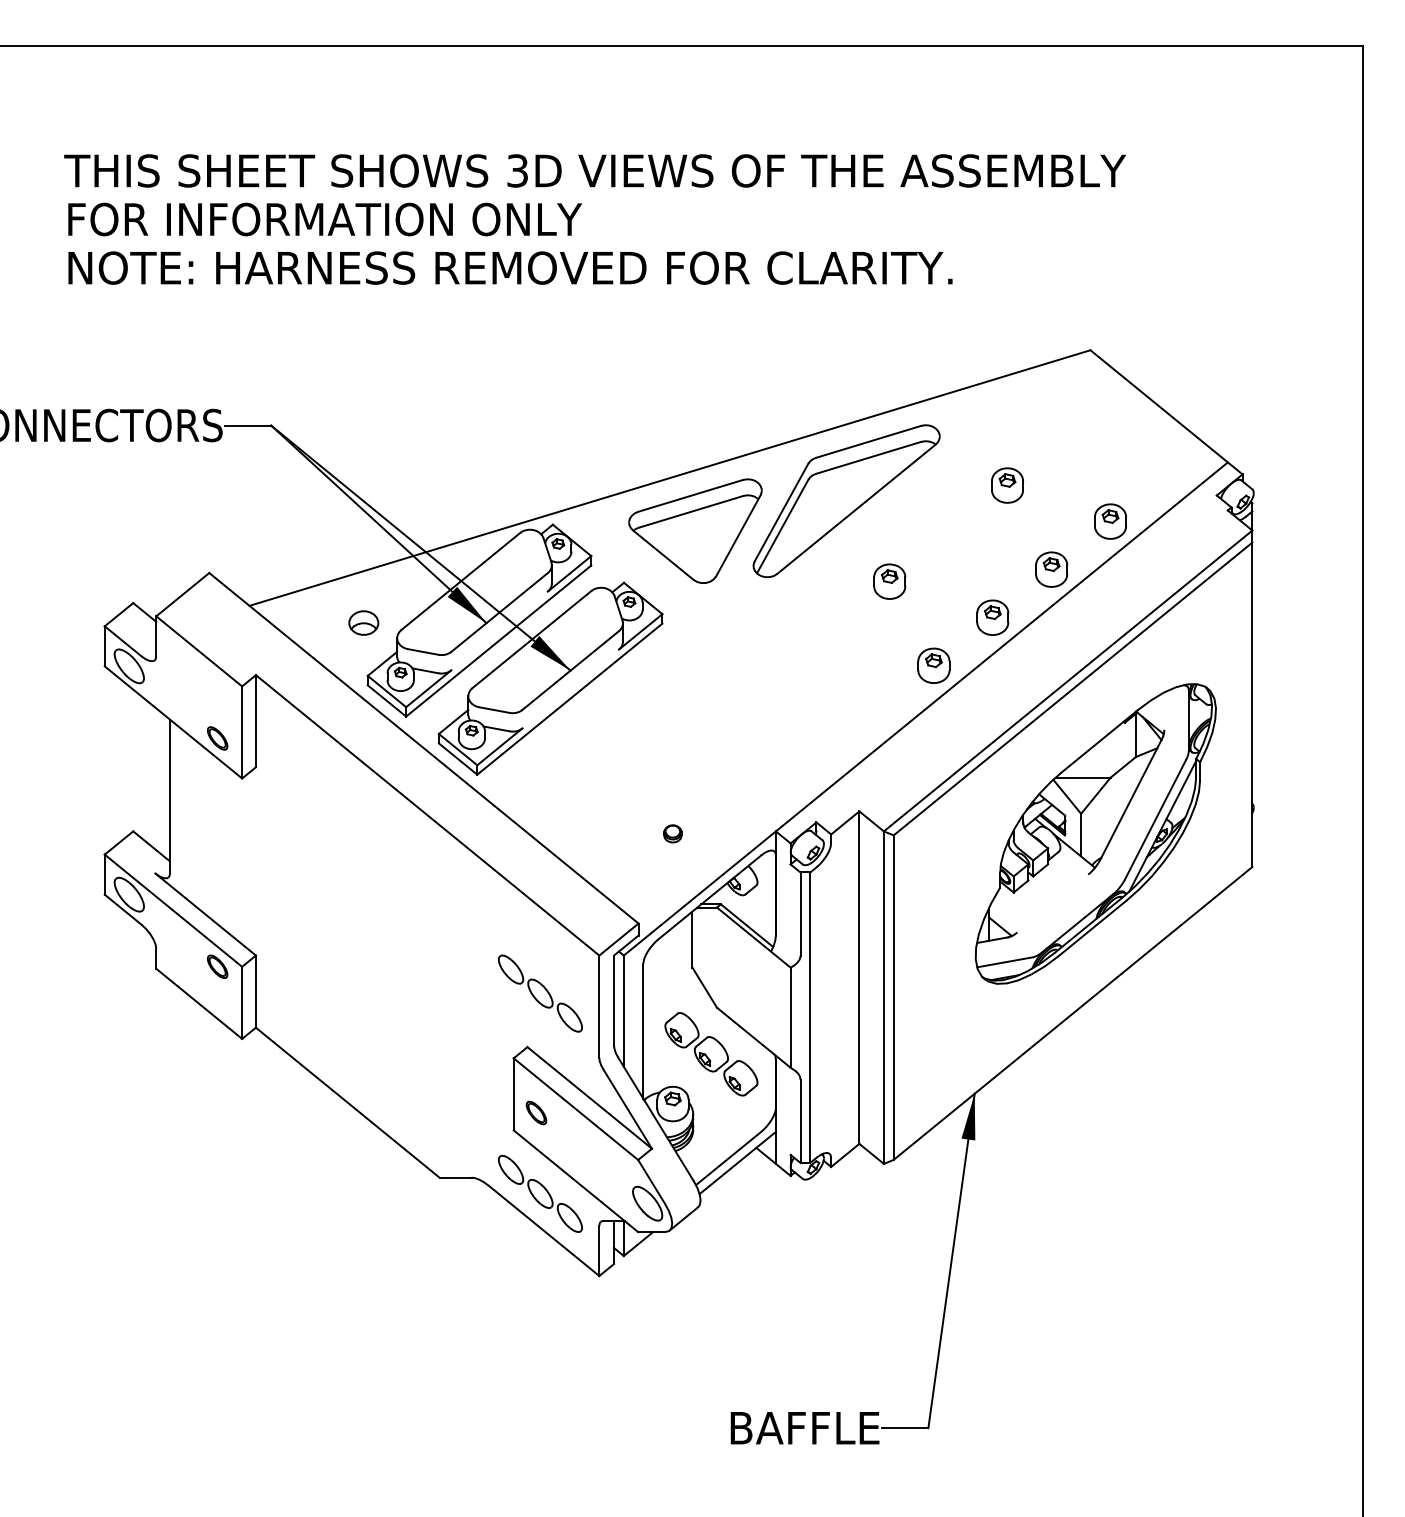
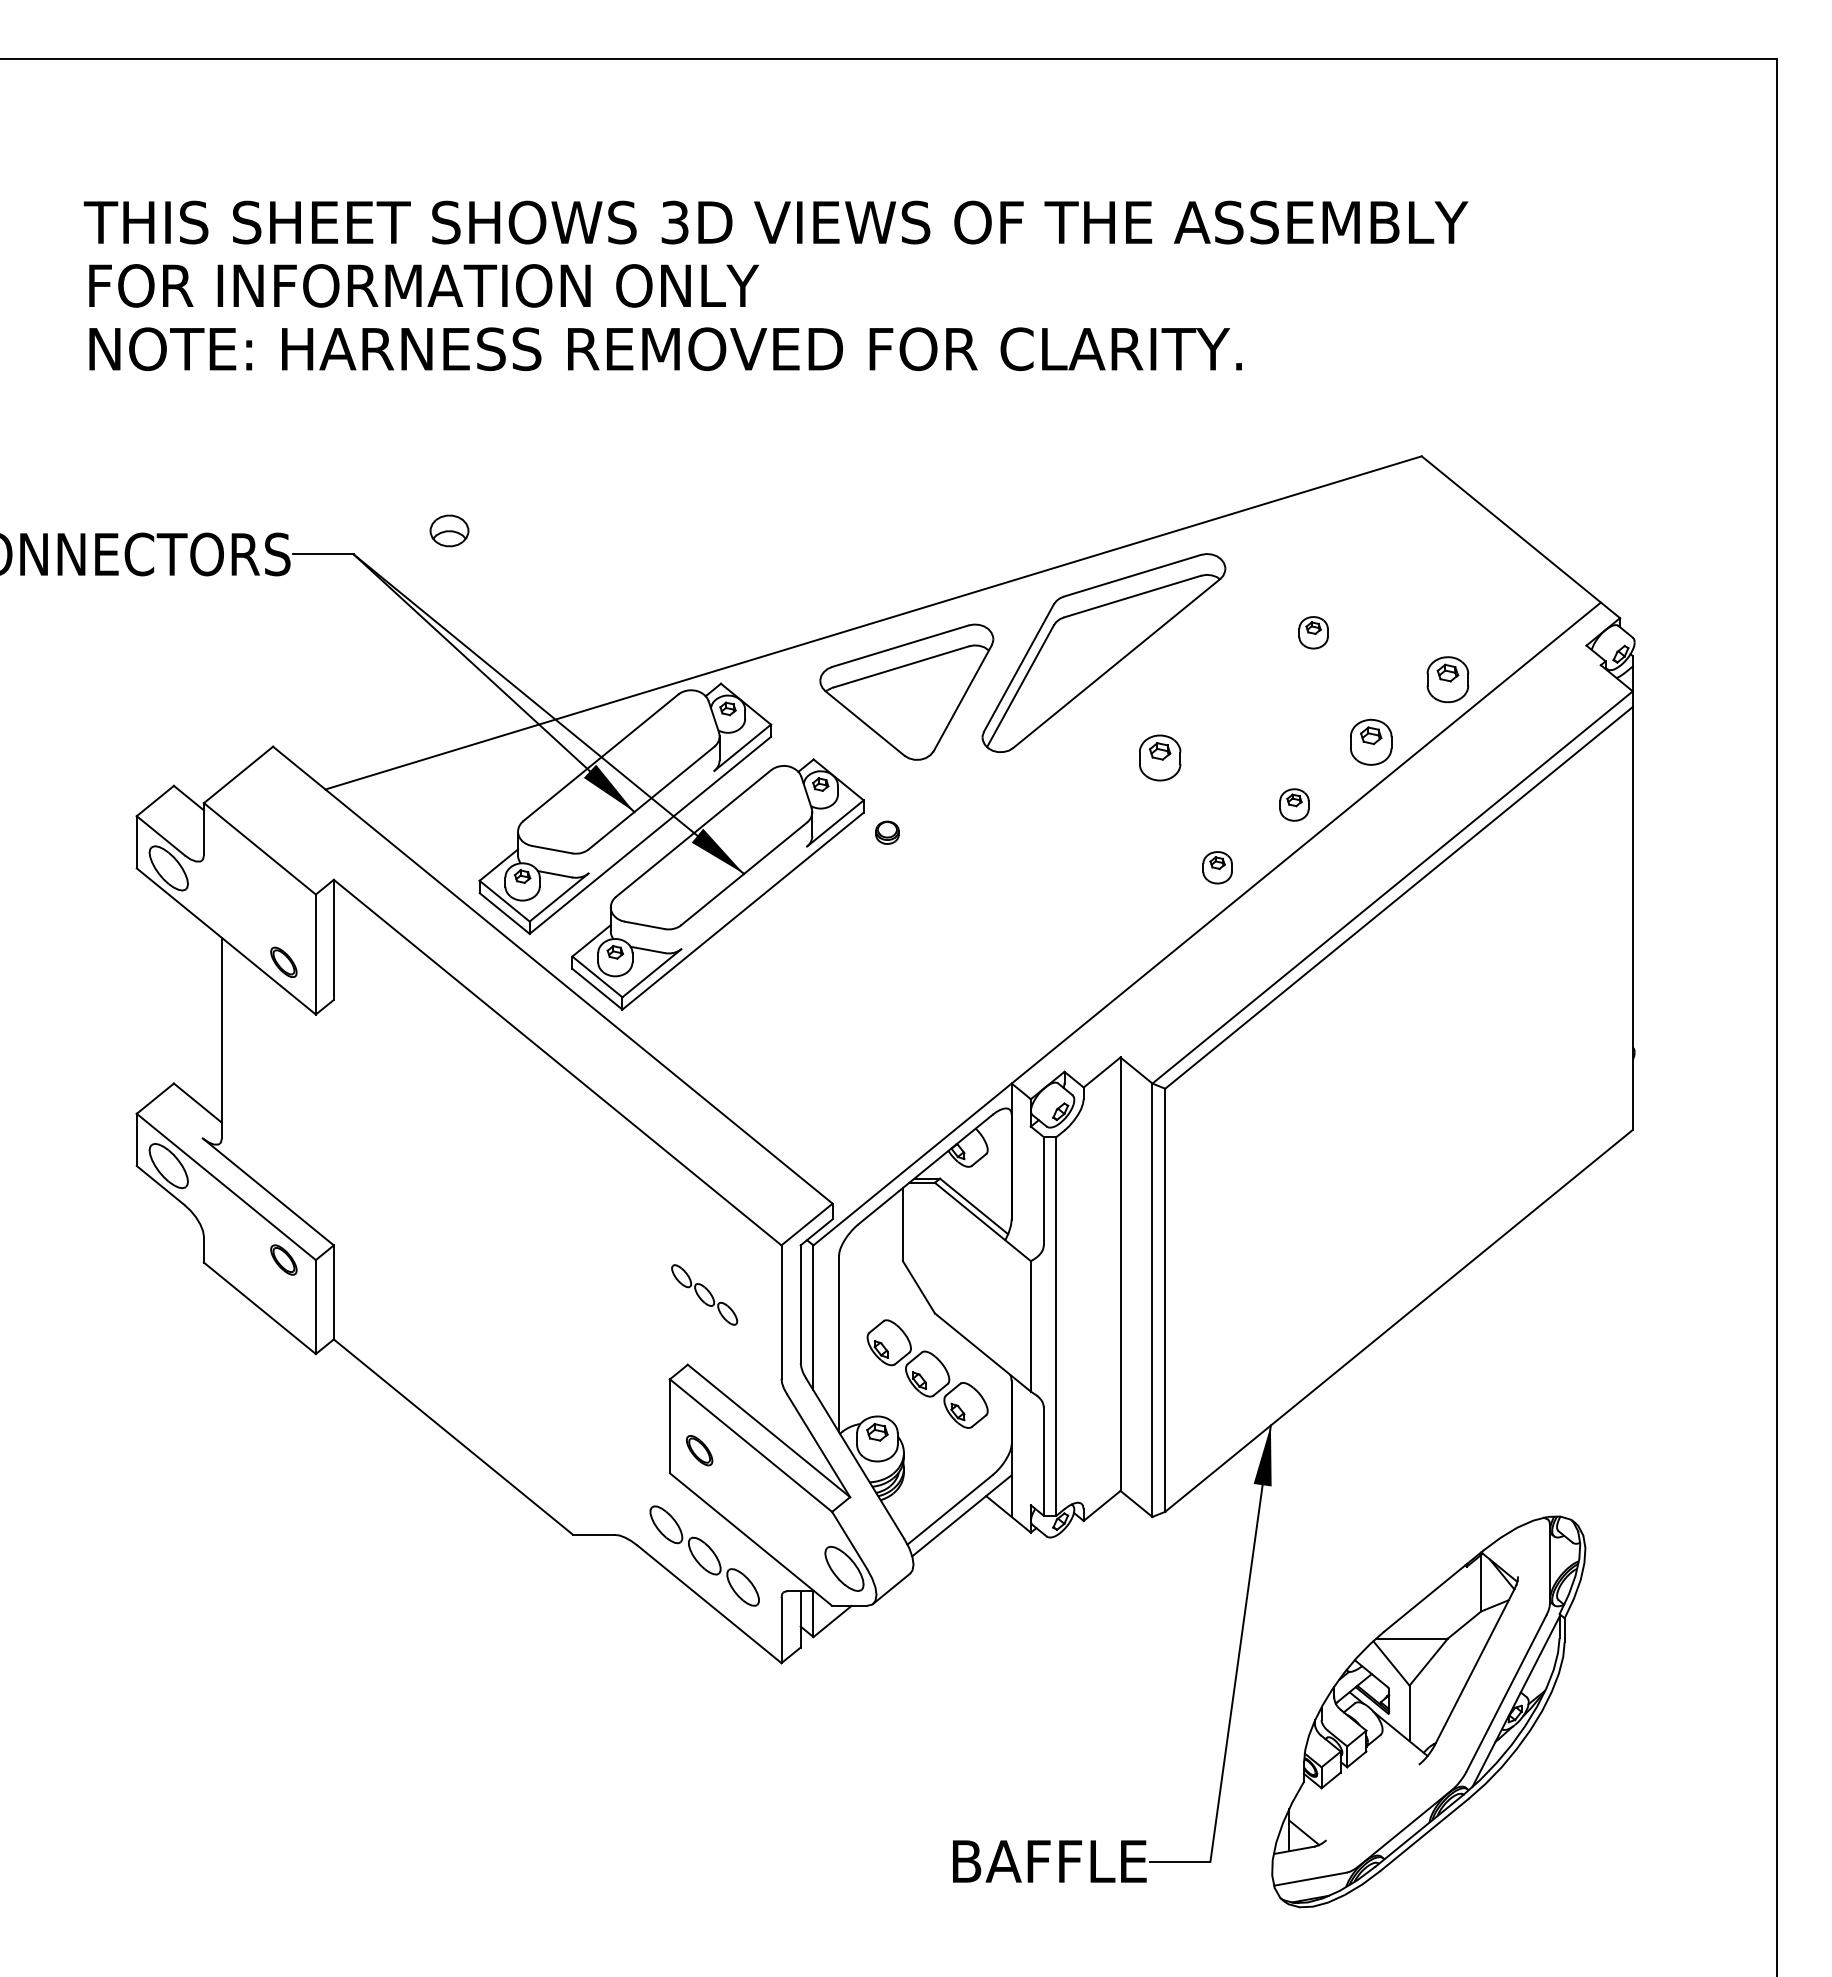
part: (1007, 485) -> (1313, 632), size x0.7
part: (992, 617) -> (1294, 804), size x0.7
part: (363, 622) -> (449, 530), moved
part: (933, 665) -> (1217, 867), size x0.7
part: (672, 833) -> (887, 832), moved
part: (1095, 833) -> (1428, 1711), moved
part: (540, 993) -> (704, 1294), size x0.6

